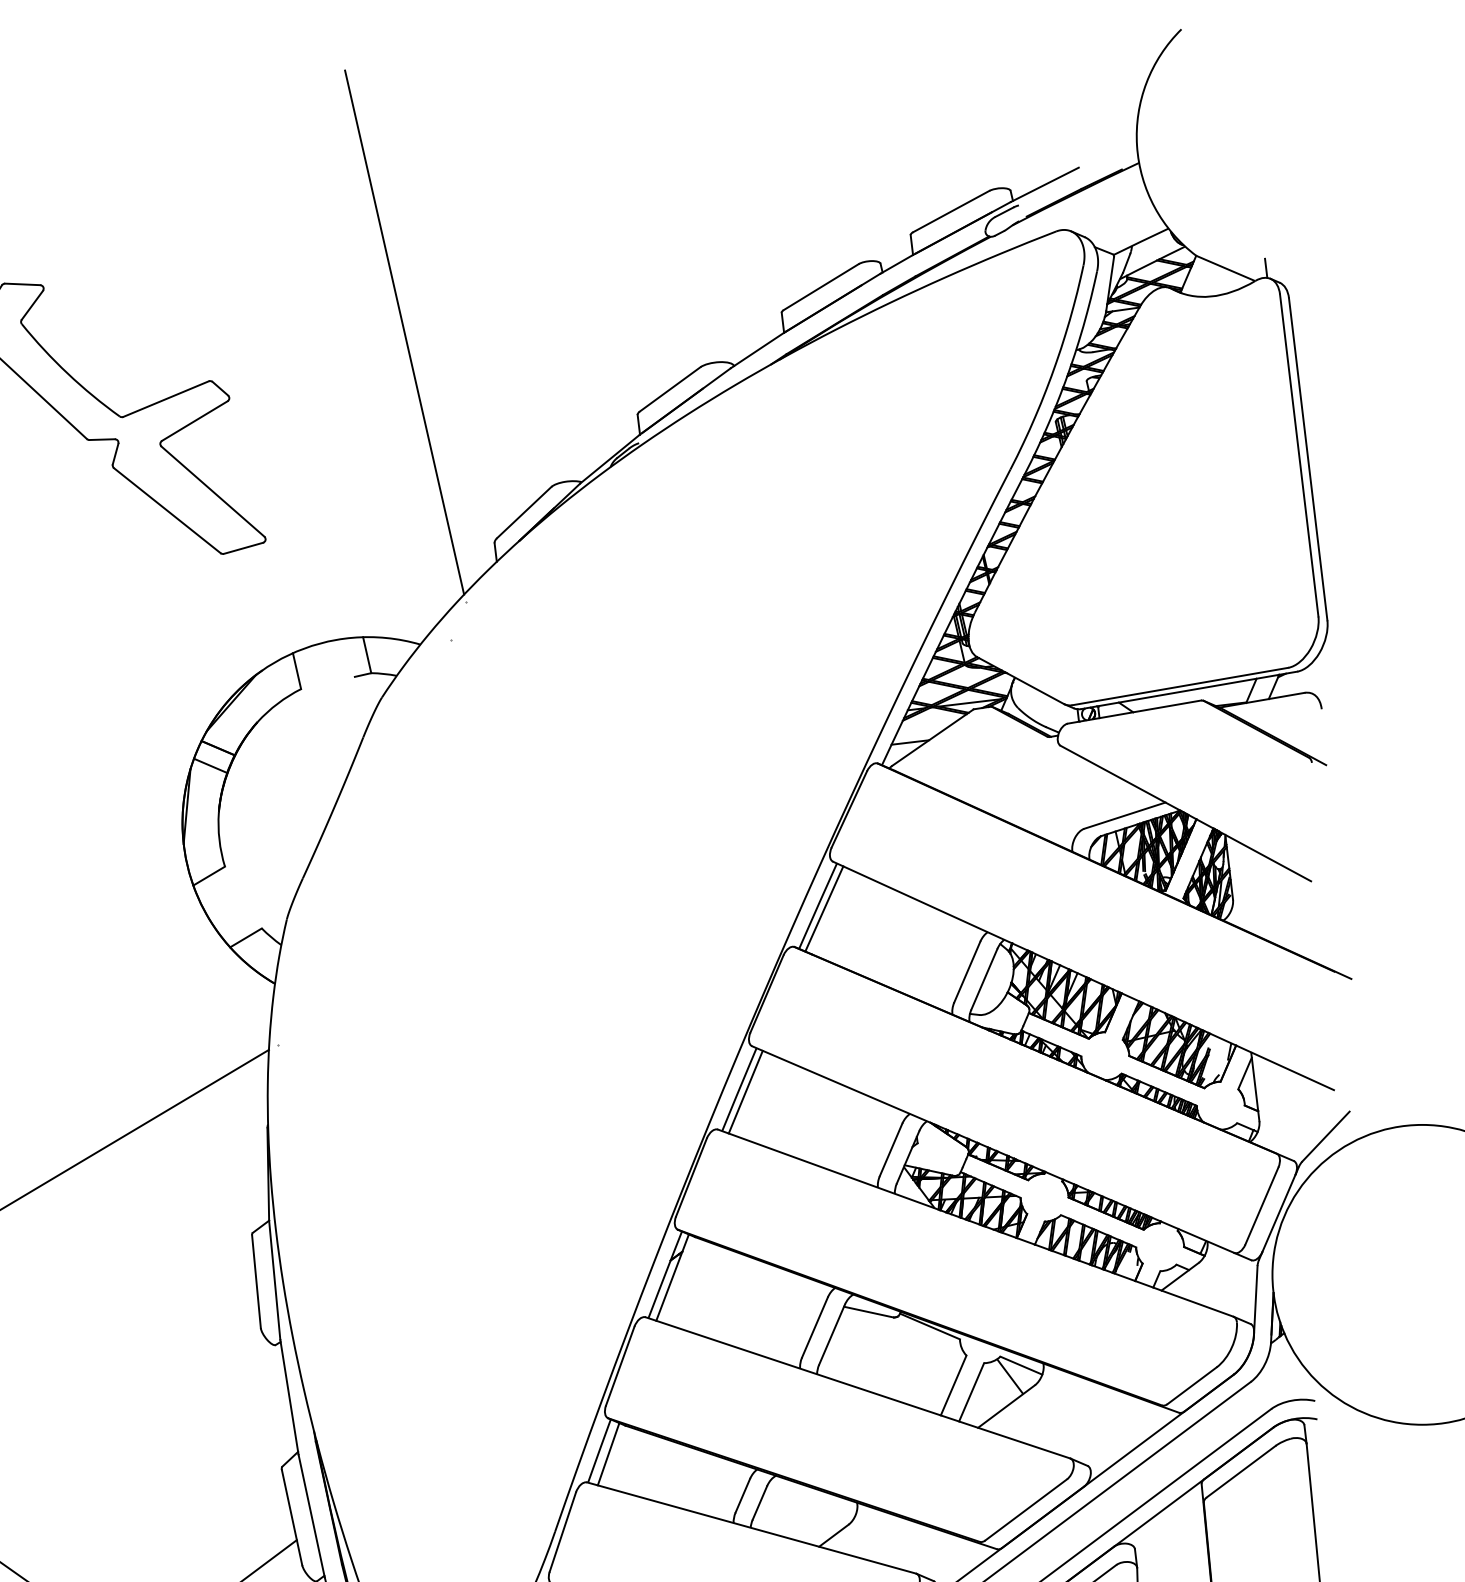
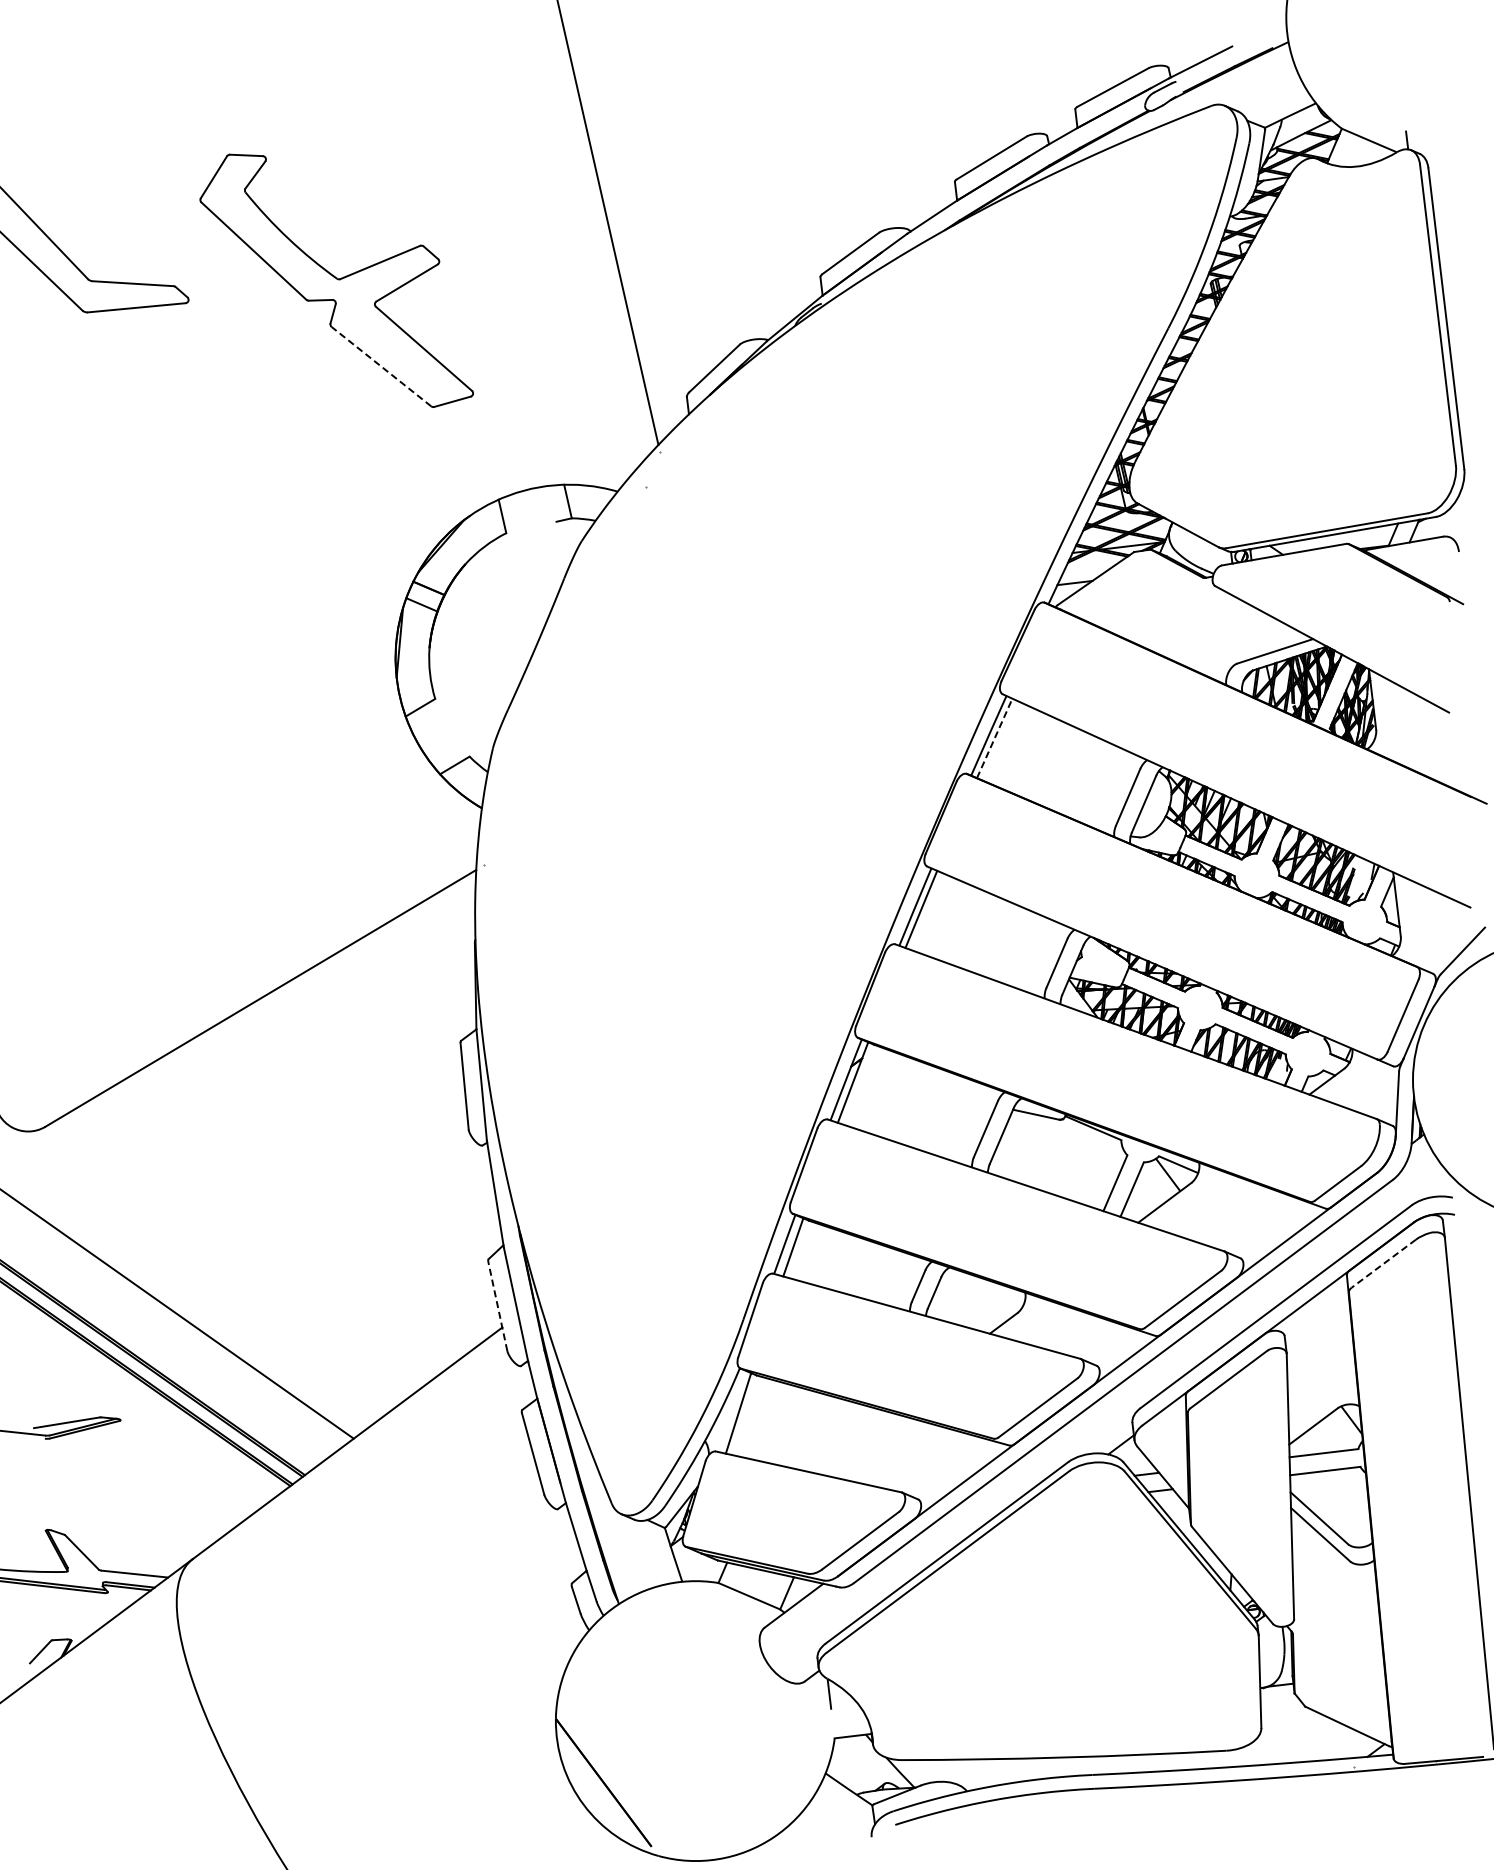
line: (167, 510) -> (381, 366), solid -> dashed
line: (824, 907) -> (994, 737), solid -> dashed
line: (1240, 1471) -> (1383, 1263), solid -> dashed
line: (291, 1517) -> (497, 1306), solid -> dashed

